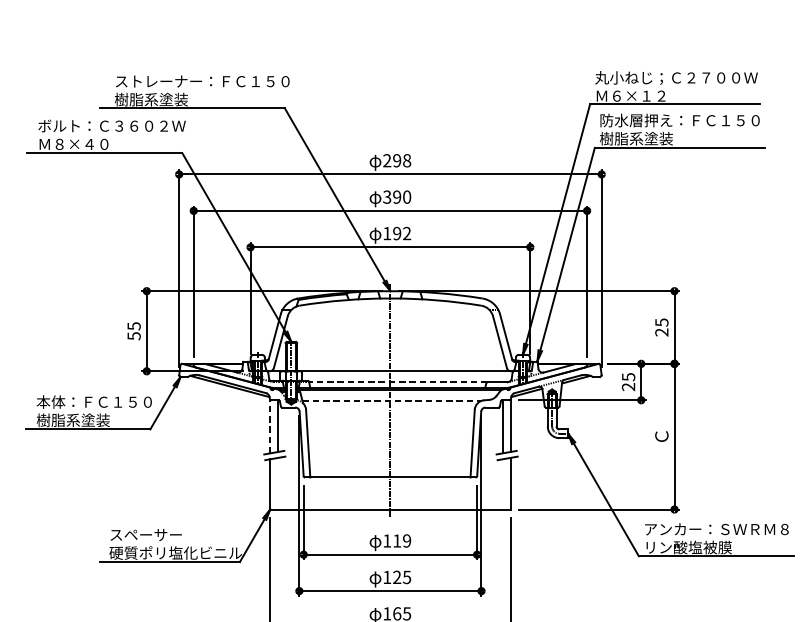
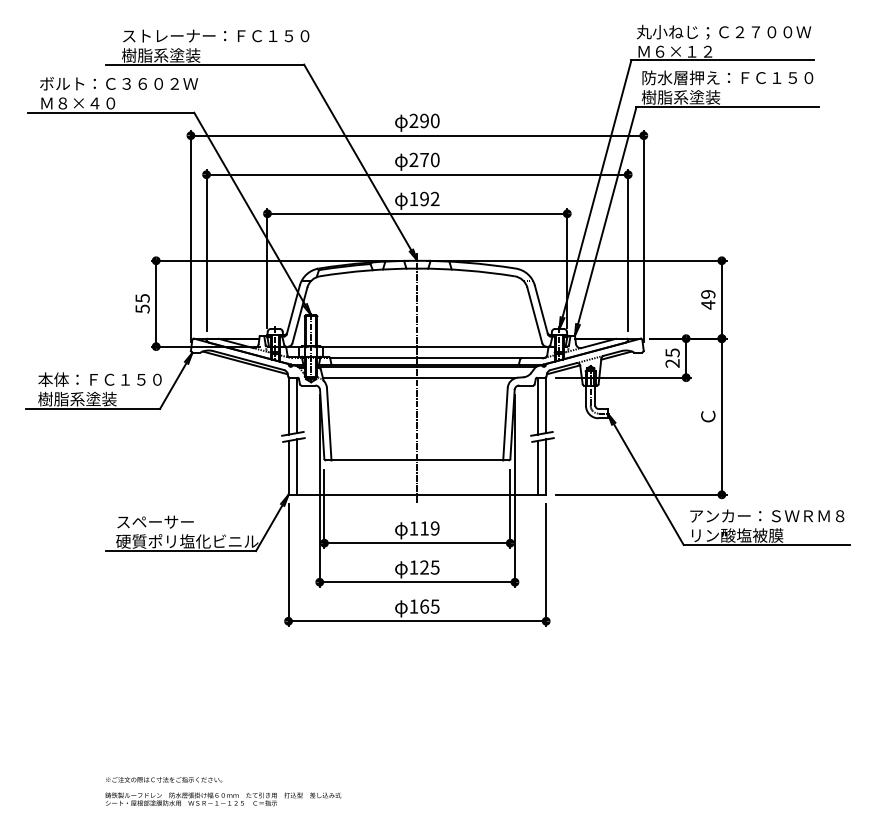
text: (406, 160) -> (434, 120), 298 -> 290
text: (391, 196) -> (418, 159), 390 -> 270
text: (662, 327) -> (708, 299), 25 -> 49
line: (398, 382) -> (425, 358), dashed -> solid
line: (391, 401) -> (418, 378), dashed -> solid
line: (270, 426) -> (288, 405), dashed -> solid
line: (278, 483) -> (297, 466), added
line: (502, 484) -> (537, 467), added

